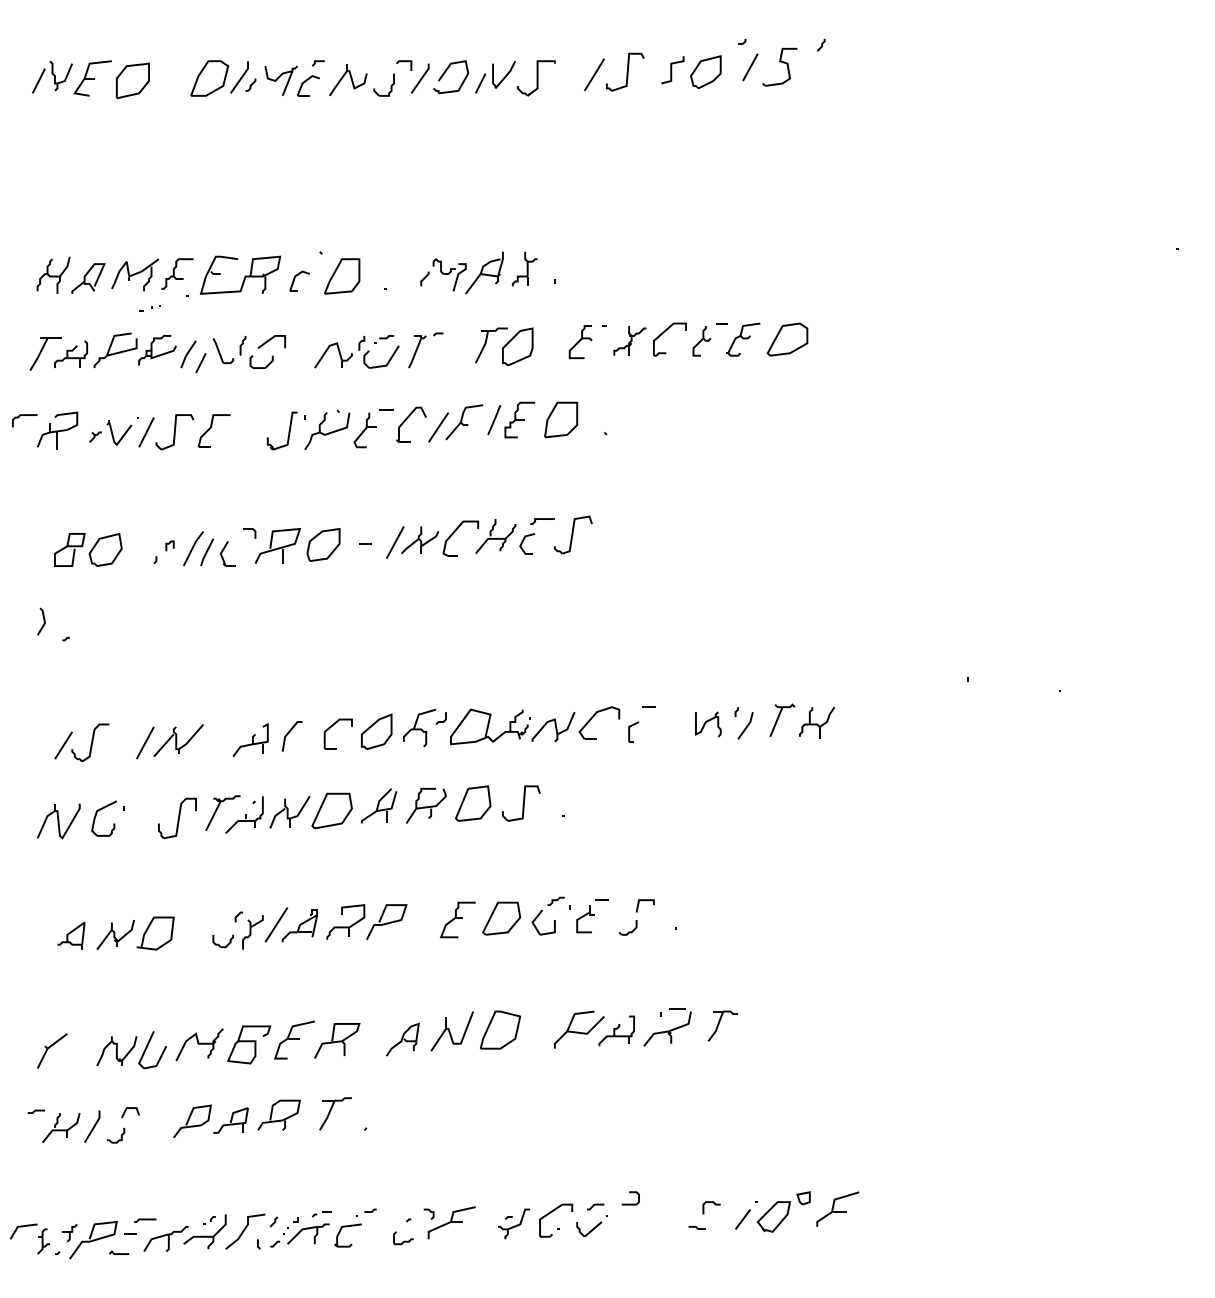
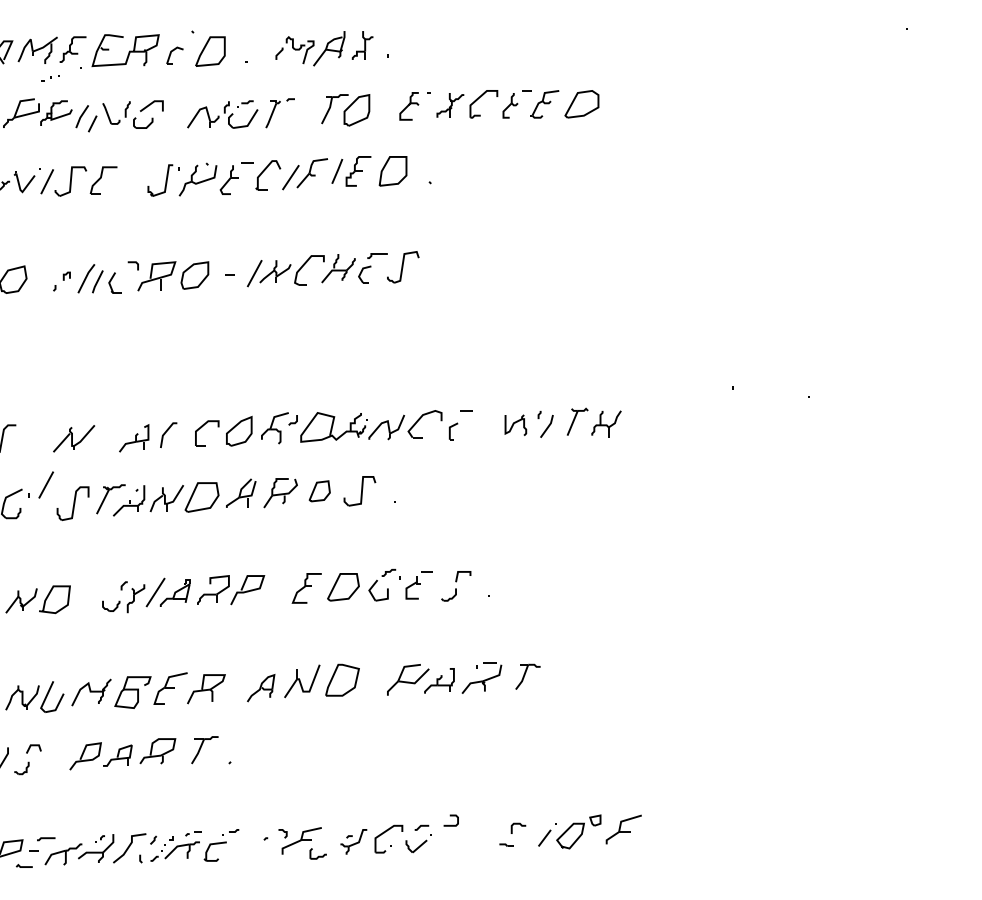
line: (145, 742) -> (46, 484), moved
part: (473, 803) -> (319, 491), size x0.7
part: (403, 1238) -> (318, 854), moved

